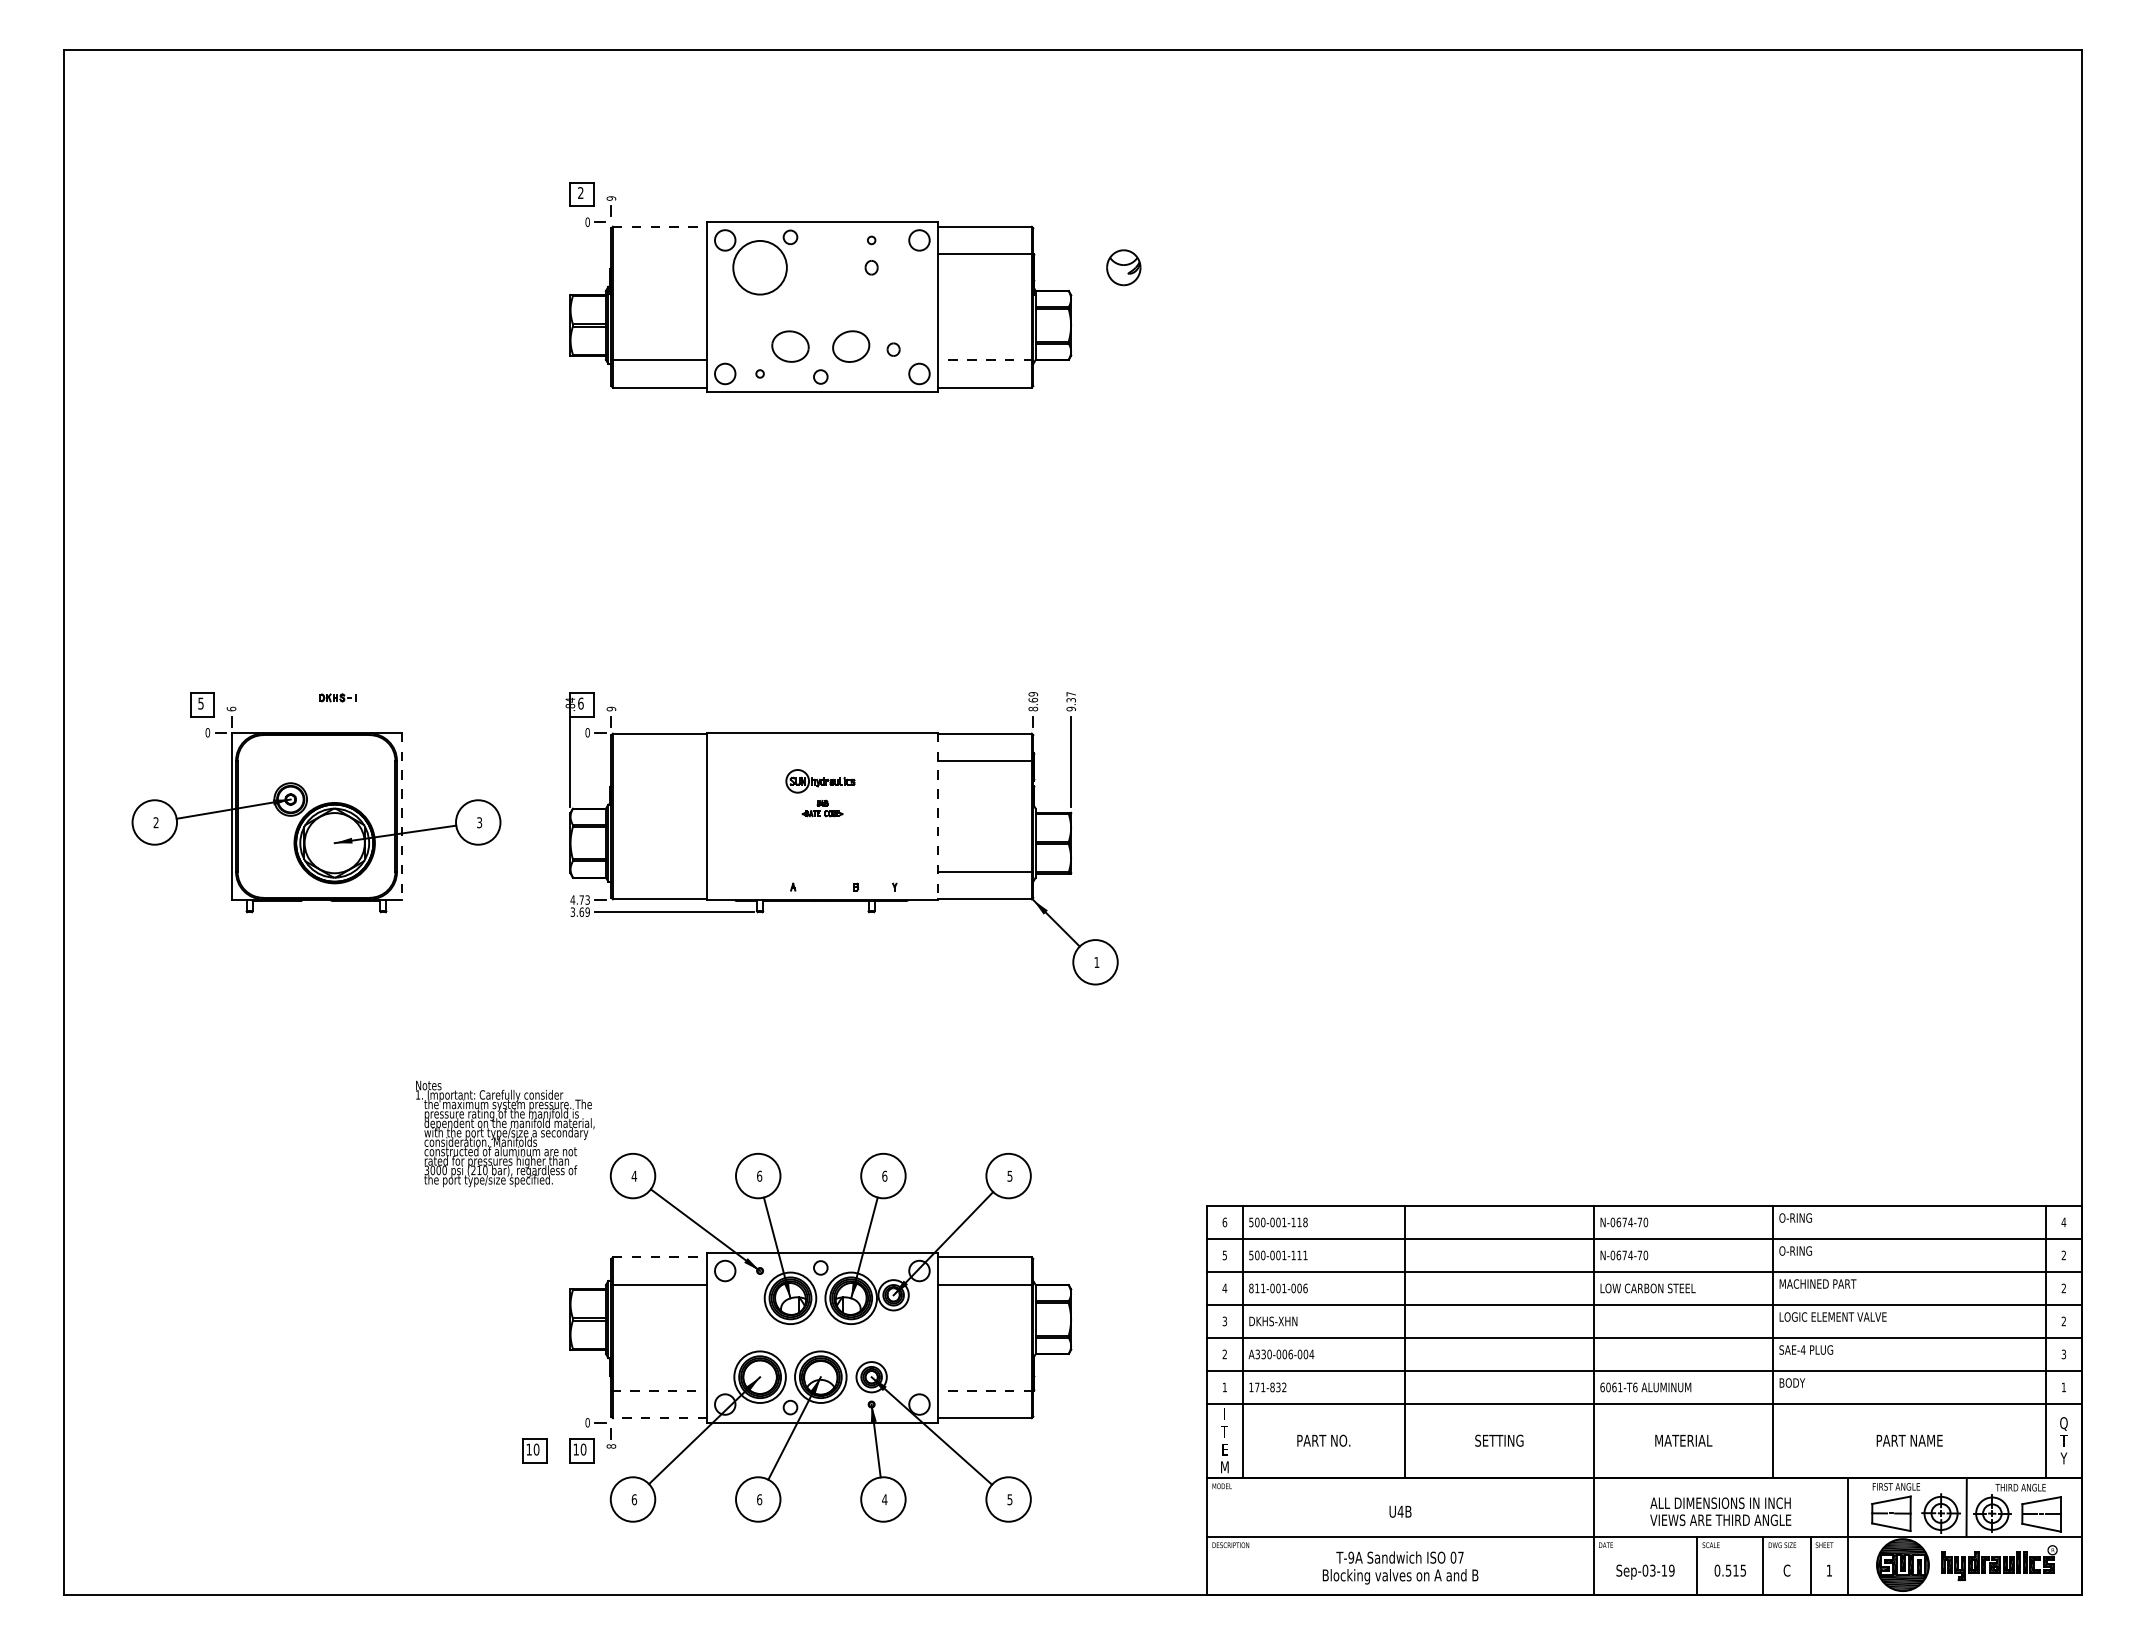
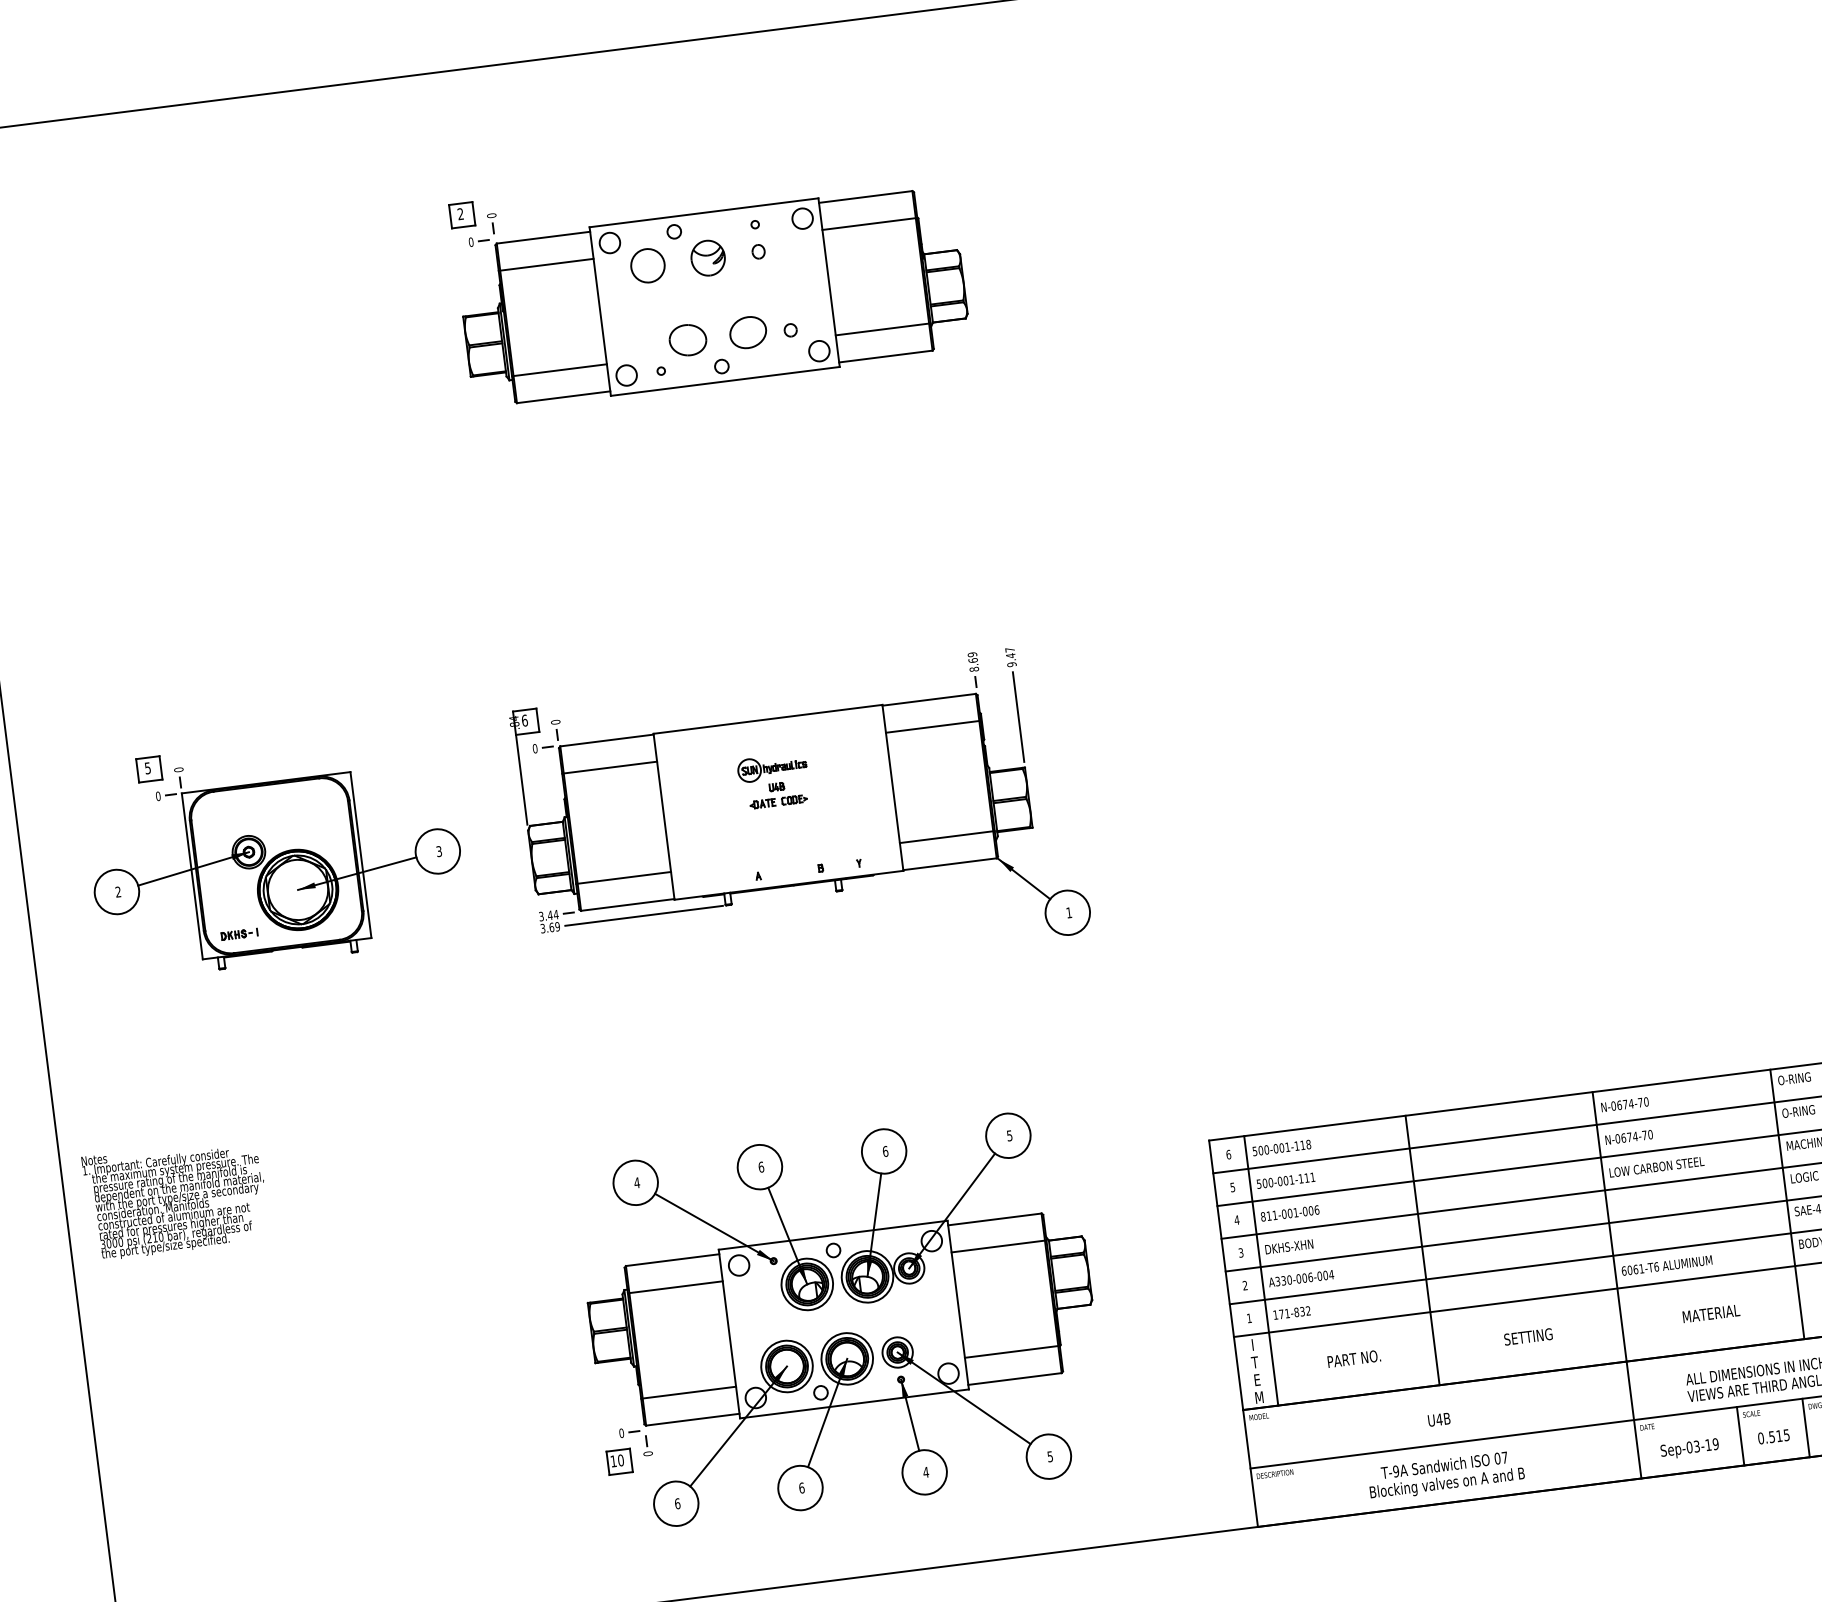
text: (611, 198) -> (491, 215), 9 -> 0
line: (660, 226) -> (543, 237), dashed -> solid
line: (659, 254) -> (546, 265), added
circle: (759, 267) -> (647, 265), size x0.62
part: (1123, 267) -> (707, 257), moved
line: (985, 360) -> (883, 329), dashed -> solid
part: (337, 697) -> (238, 934), moved
text: (1071, 699) -> (1011, 655), 9.37 -> 9.47
text: (230, 708) -> (177, 769), 6 -> 0
text: (611, 709) -> (555, 722), 9 -> 0
line: (659, 760) -> (609, 767), added
part: (822, 808) -> (777, 794), size x1.43
line: (401, 816) -> (360, 855), dashed -> solid
line: (937, 816) -> (892, 787), dashed -> solid
line: (659, 872) -> (623, 878), added
text: (579, 899) -> (547, 915), 4.73 -> 3.44
text: (505, 1133) -> (176, 1197), moved
line: (660, 1257) -> (673, 1260), dashed -> solid
line: (659, 1390) -> (688, 1392), dashed -> solid
line: (985, 1390) -> (1012, 1351), dashed -> solid
line: (659, 1418) -> (692, 1420), dashed -> solid
text: (611, 1446) -> (648, 1453), 8 -> 0
part: (534, 1450) -> (572, 1467), removed

